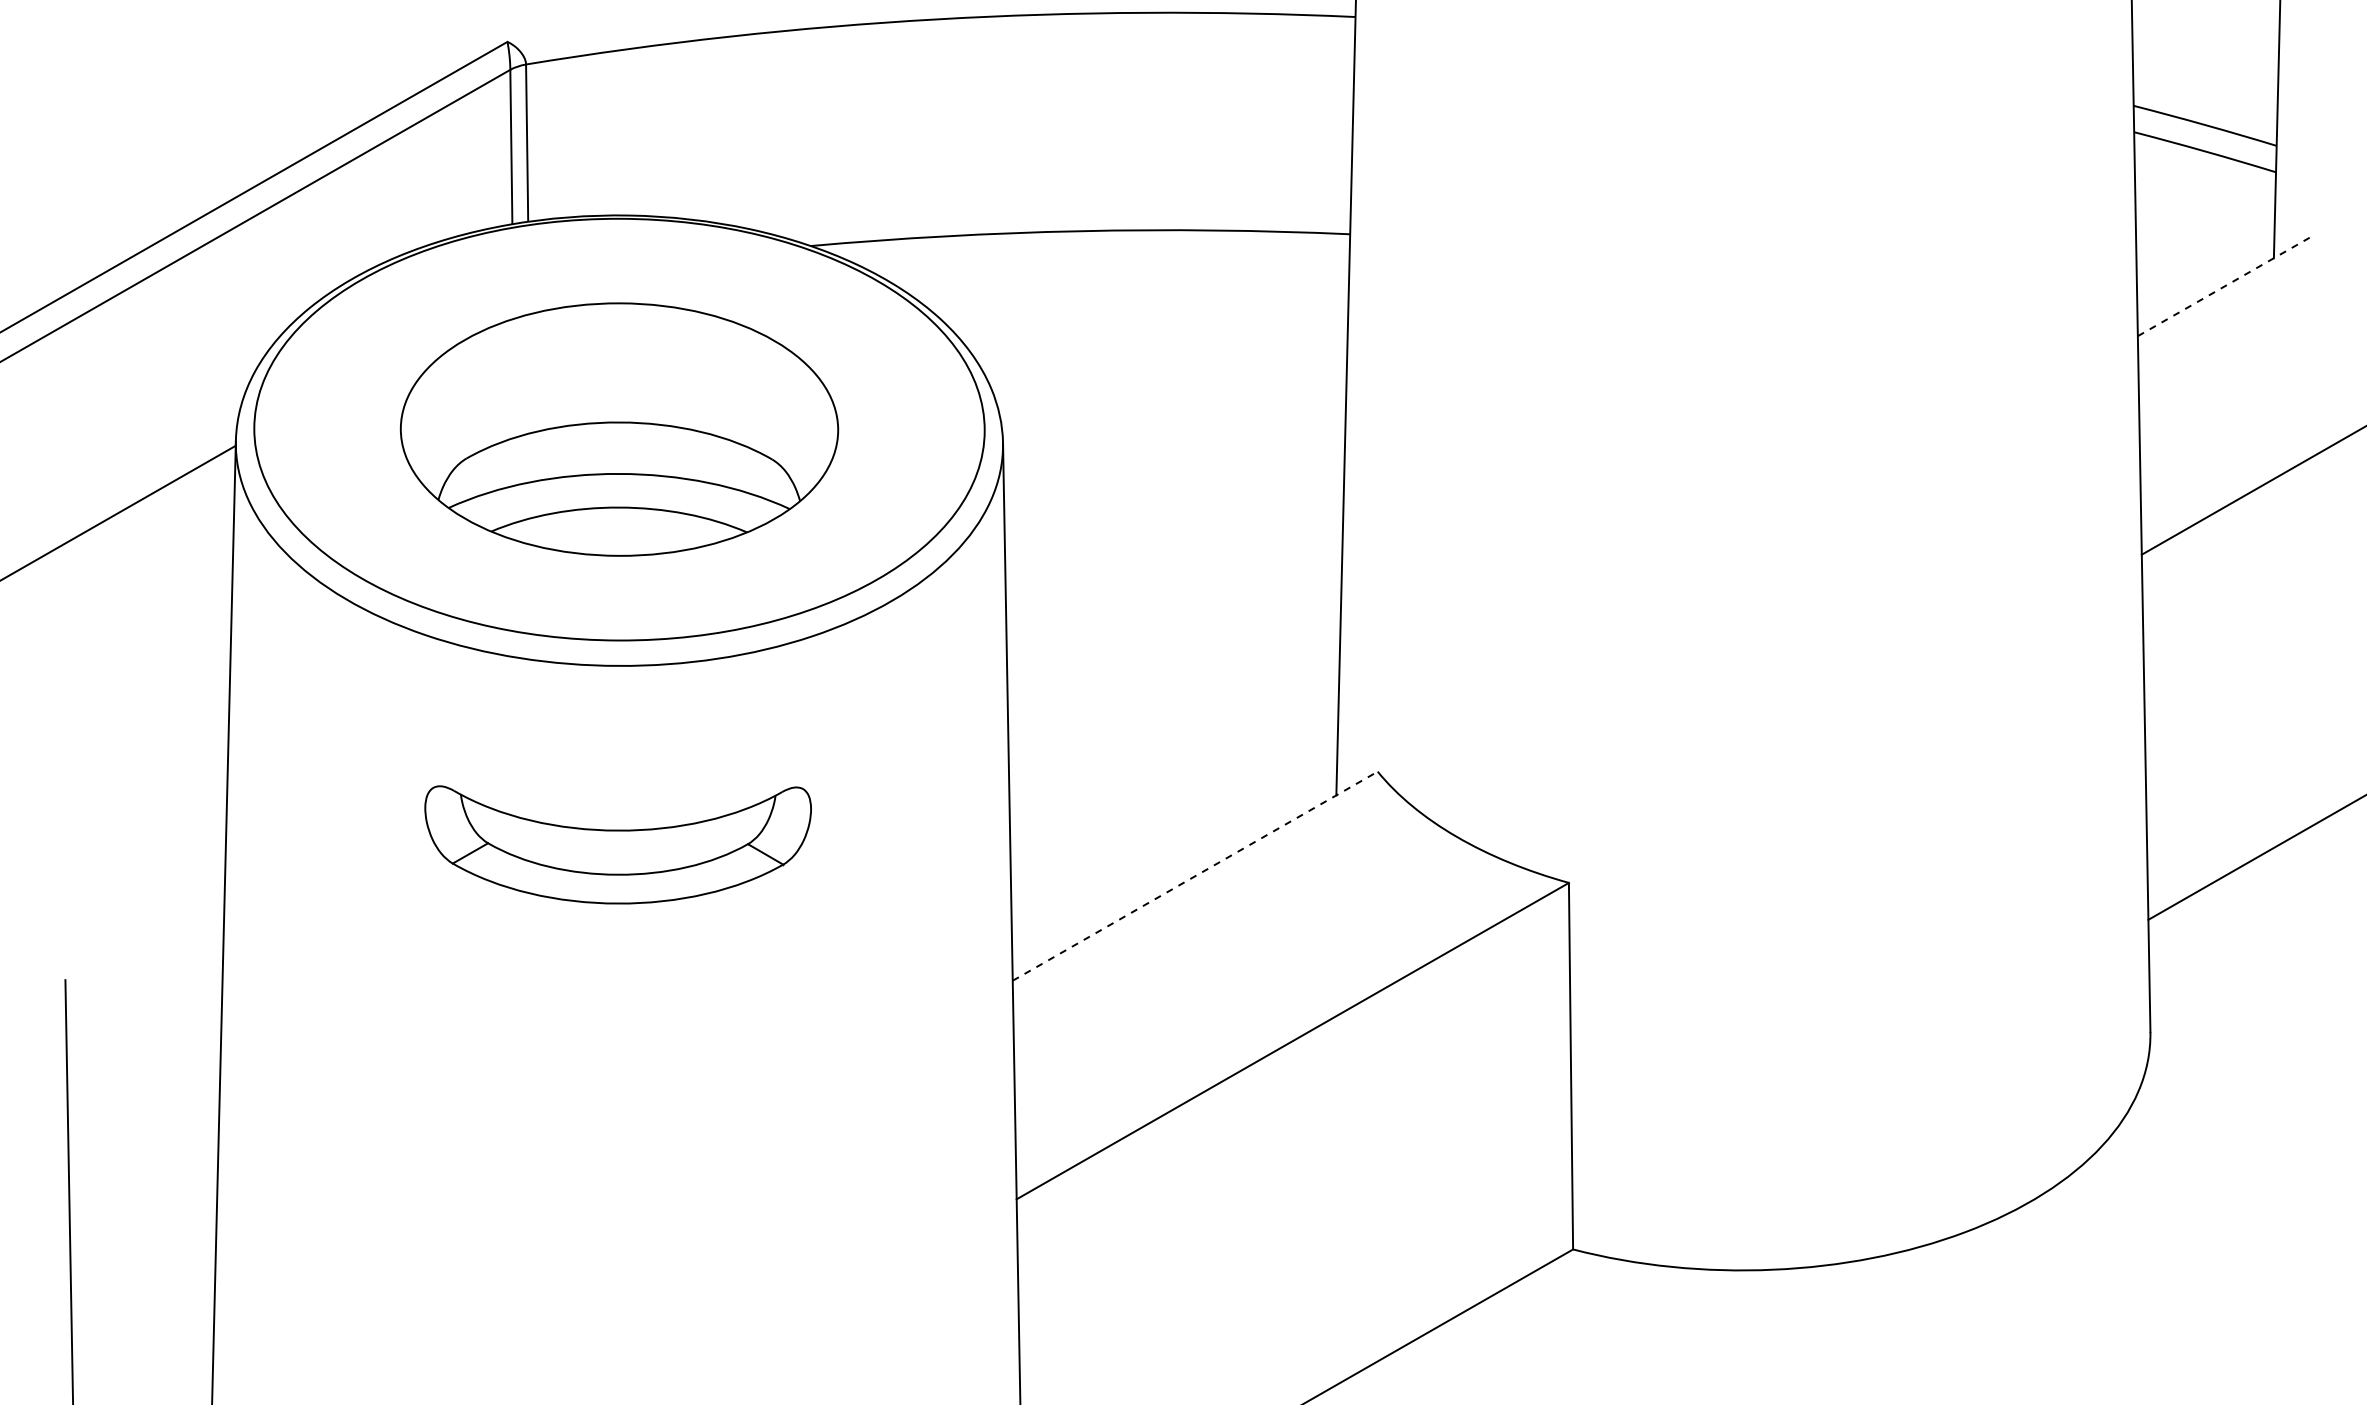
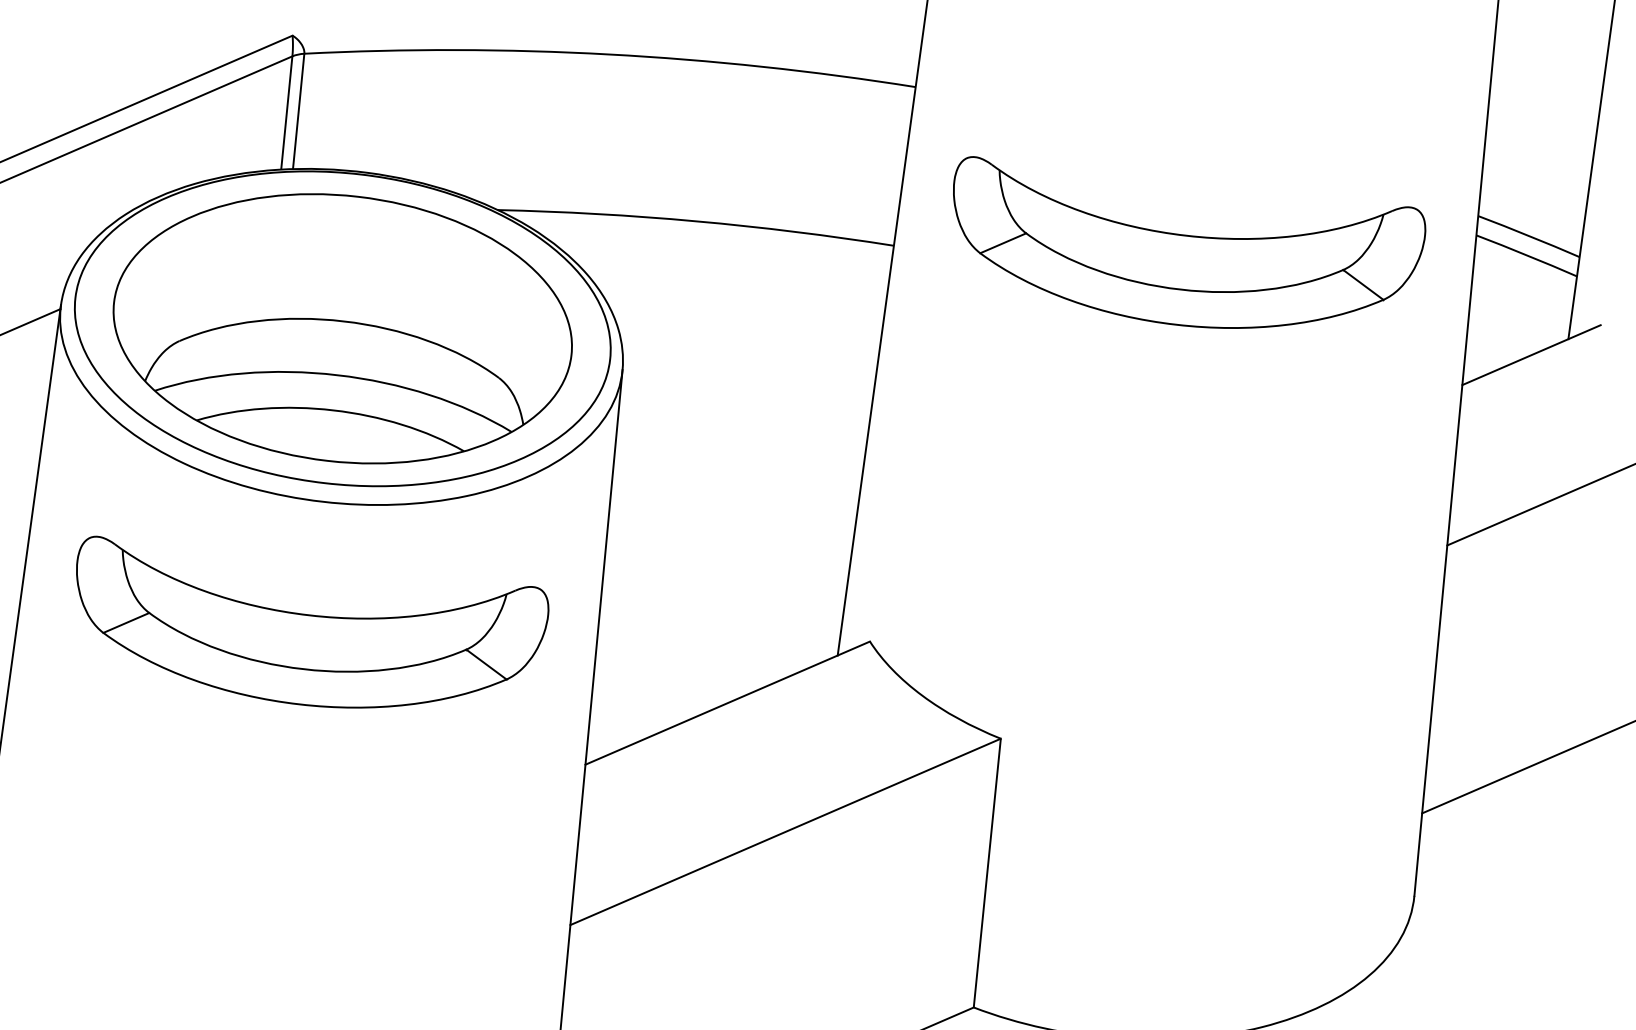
part: (1743, 199) -> (1184, 252), added
line: (2227, 285) -> (1532, 355), dashed -> solid
part: (619, 429) -> (342, 328), size x1.43
part: (617, 844) -> (307, 632), size x1.67
line: (1195, 875) -> (727, 702), dashed -> solid

